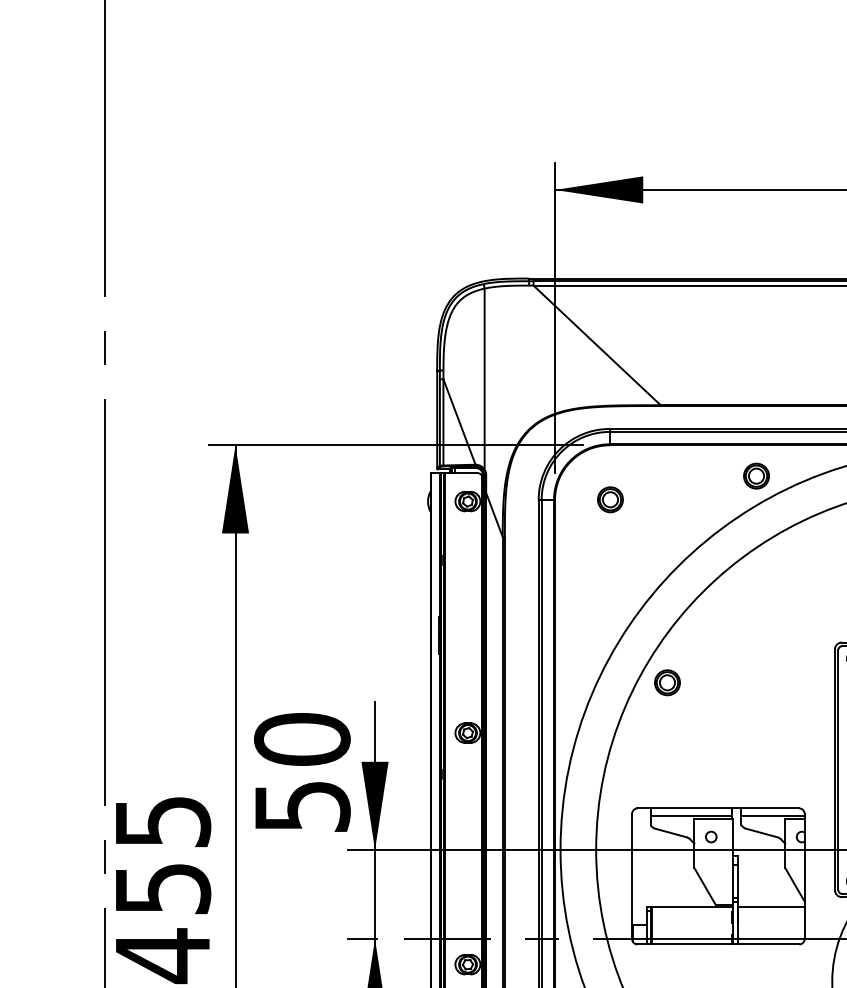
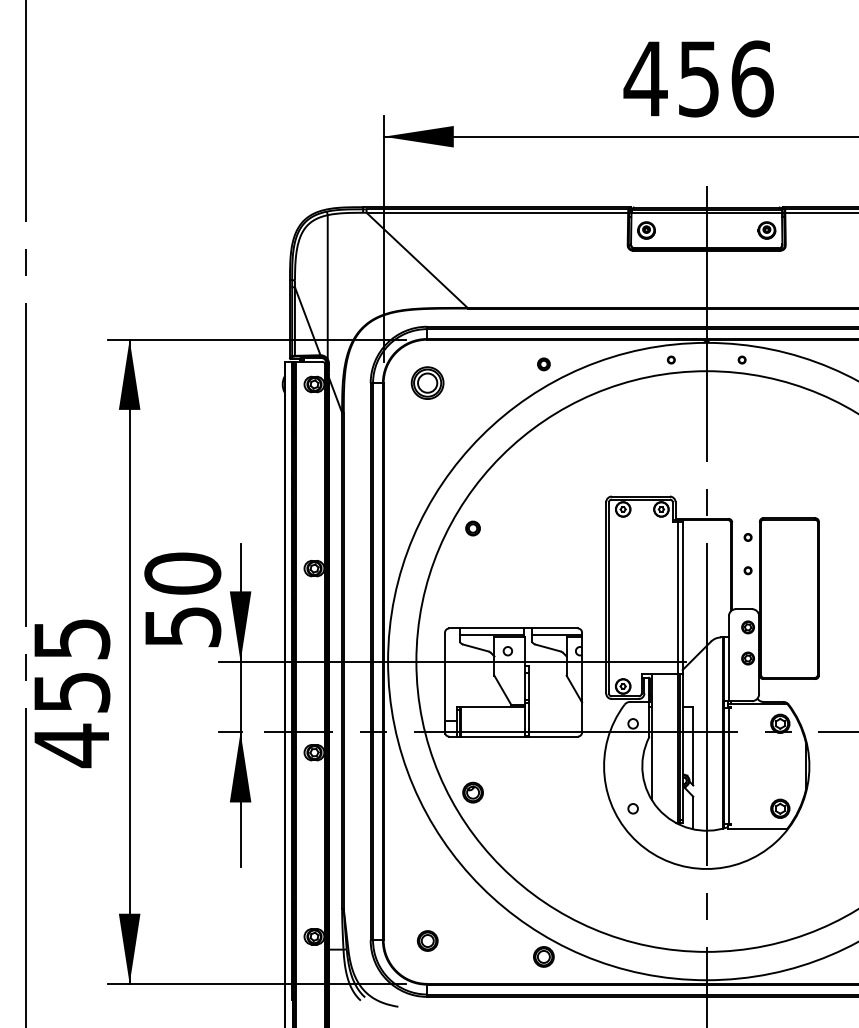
part: (756, 476) -> (543, 364), size x0.6
part: (610, 499) -> (427, 382), size x1.6
part: (666, 682) -> (472, 528), size x0.7
line: (771, 907) -> (555, 707), removed

